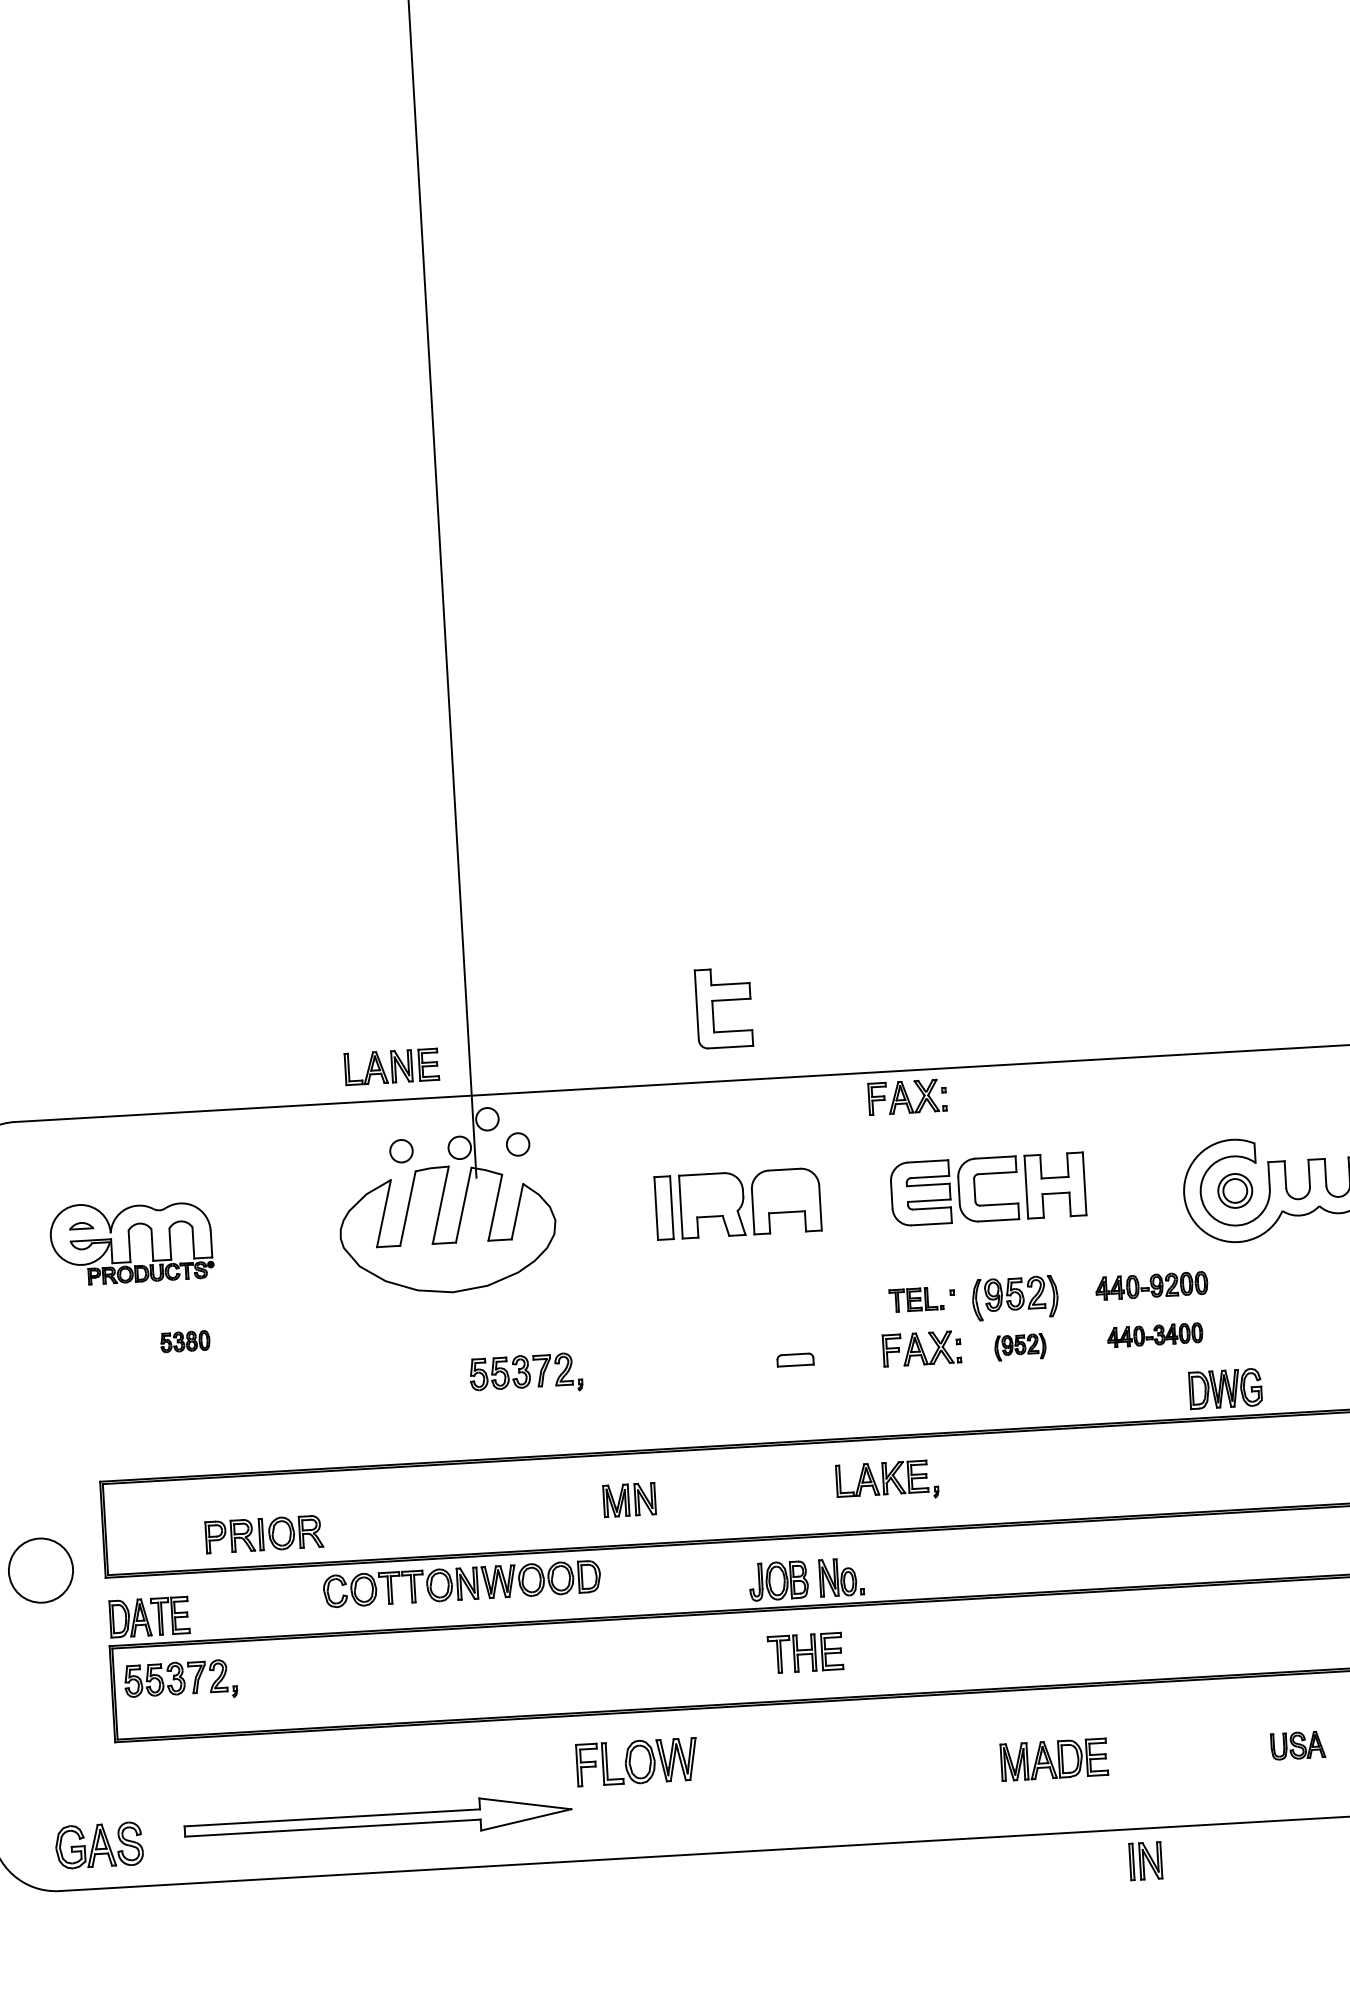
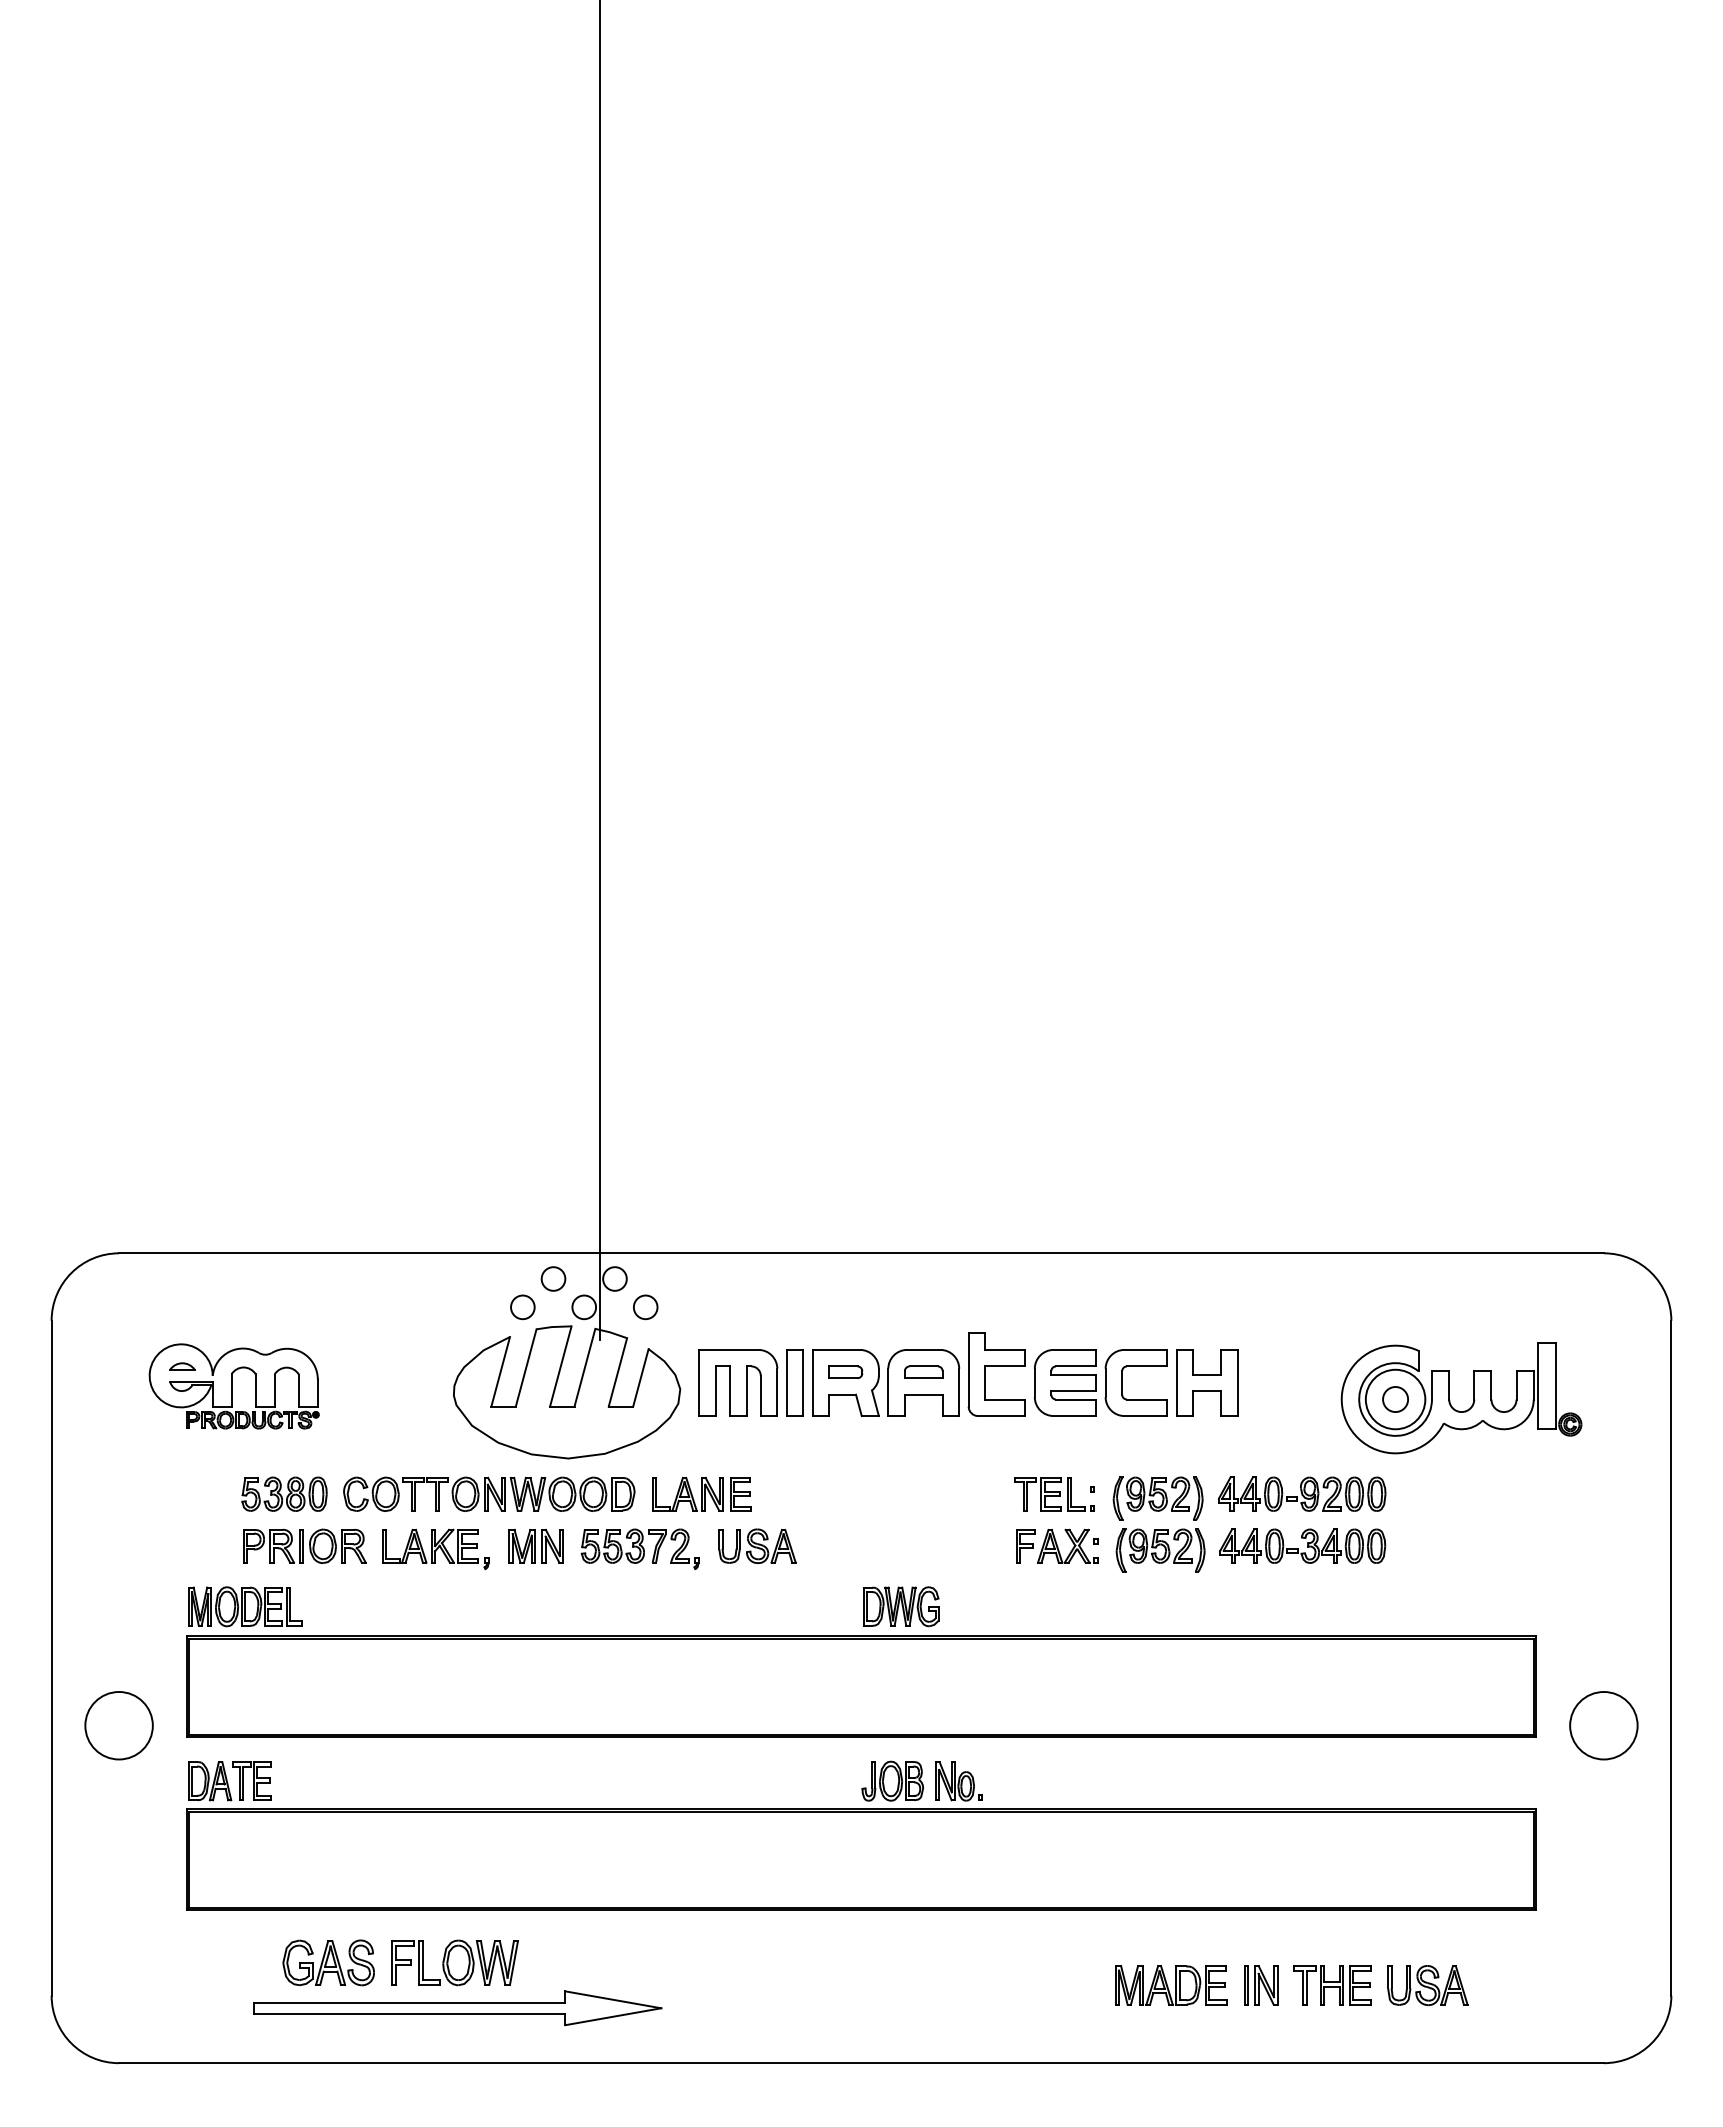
part: (723, 1000) -> (996, 1366), moved
part: (391, 1066) -> (701, 1493), moved
part: (907, 1096) -> (1057, 1280), removed
circle: (429, 1122) -> (553, 1278), added
circle: (1235, 1190) -> (1395, 1399), size x1.67
part: (711, 1195) -> (845, 1372), added
part: (610, 1210) -> (738, 1382), added
part: (1152, 1285) -> (1302, 1493), size x1.43
part: (916, 1299) -> (1054, 1494), size x1.43
part: (1154, 1334) -> (1302, 1545), size x1.67
part: (185, 1341) -> (284, 1493), size x1.67
part: (1020, 1347) -> (1160, 1550), size x1.67
part: (795, 1359) -> (923, 1371), moved
part: (637, 1364) -> (757, 1545), added
part: (1225, 1388) -> (901, 1606), moved
part: (154, 1450) -> (245, 1606), added
part: (887, 1481) -> (435, 1549), moved
part: (628, 1499) -> (535, 1545), moved
part: (264, 1533) -> (304, 1545), moved
part: (462, 1583) -> (489, 1493), moved
part: (805, 1653) -> (1332, 1985), moved
part: (180, 1680) -> (258, 1849), removed
part: (1297, 1745) -> (1427, 1985), size x1.43
part: (636, 1761) -> (454, 1962), moved
part: (99, 1845) -> (328, 1962), moved
part: (1146, 1861) -> (1261, 1985), moved

